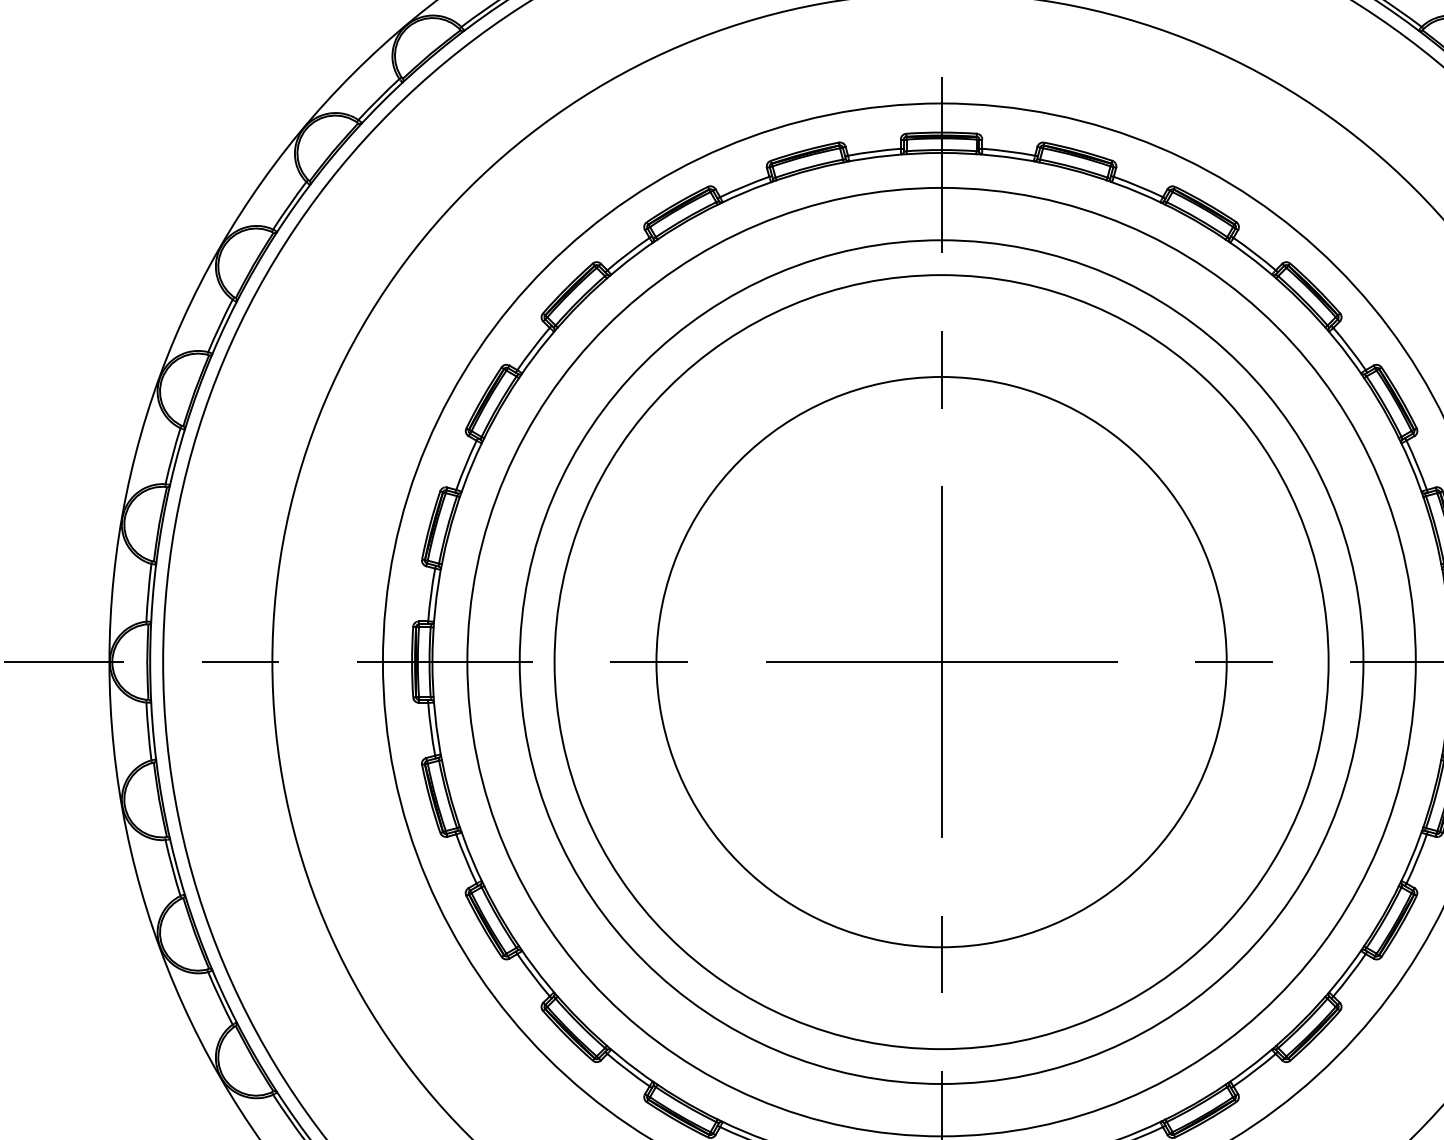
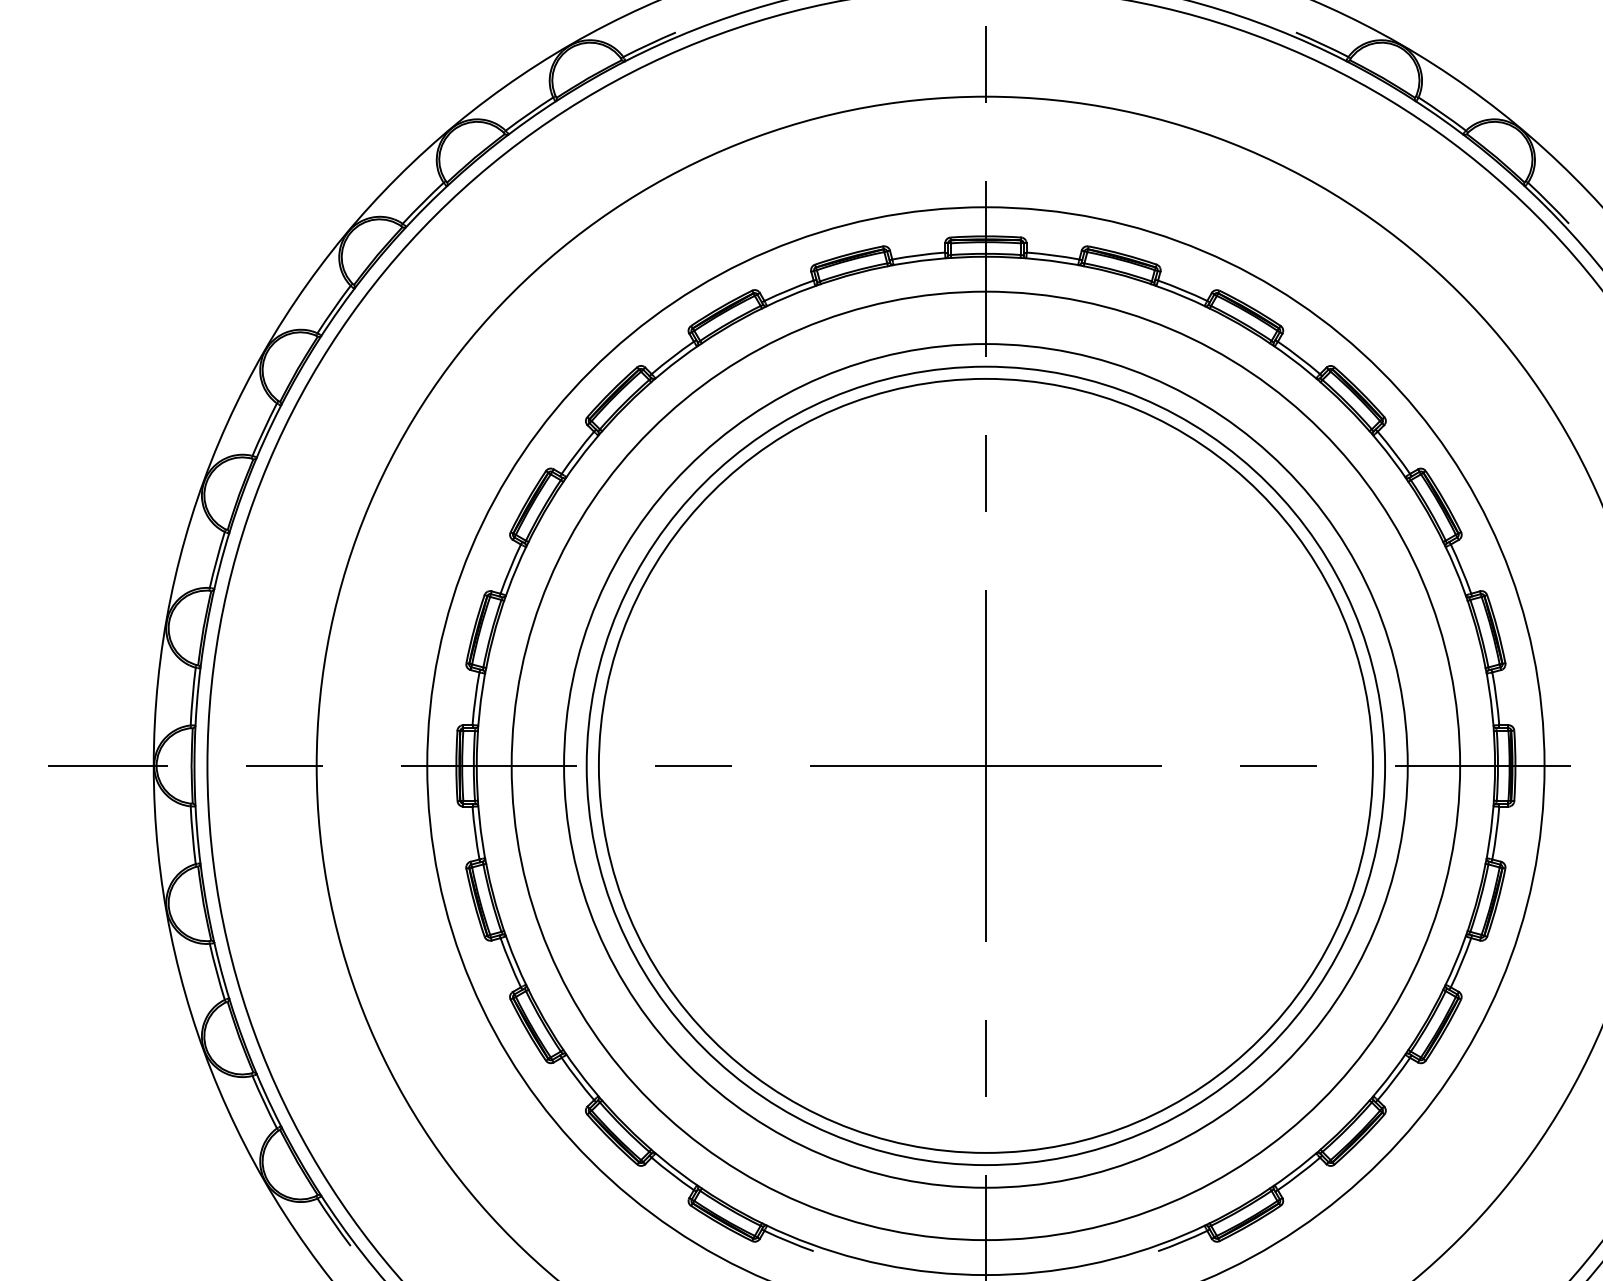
circle: (941, 661) -> (985, 765), size x1.4

